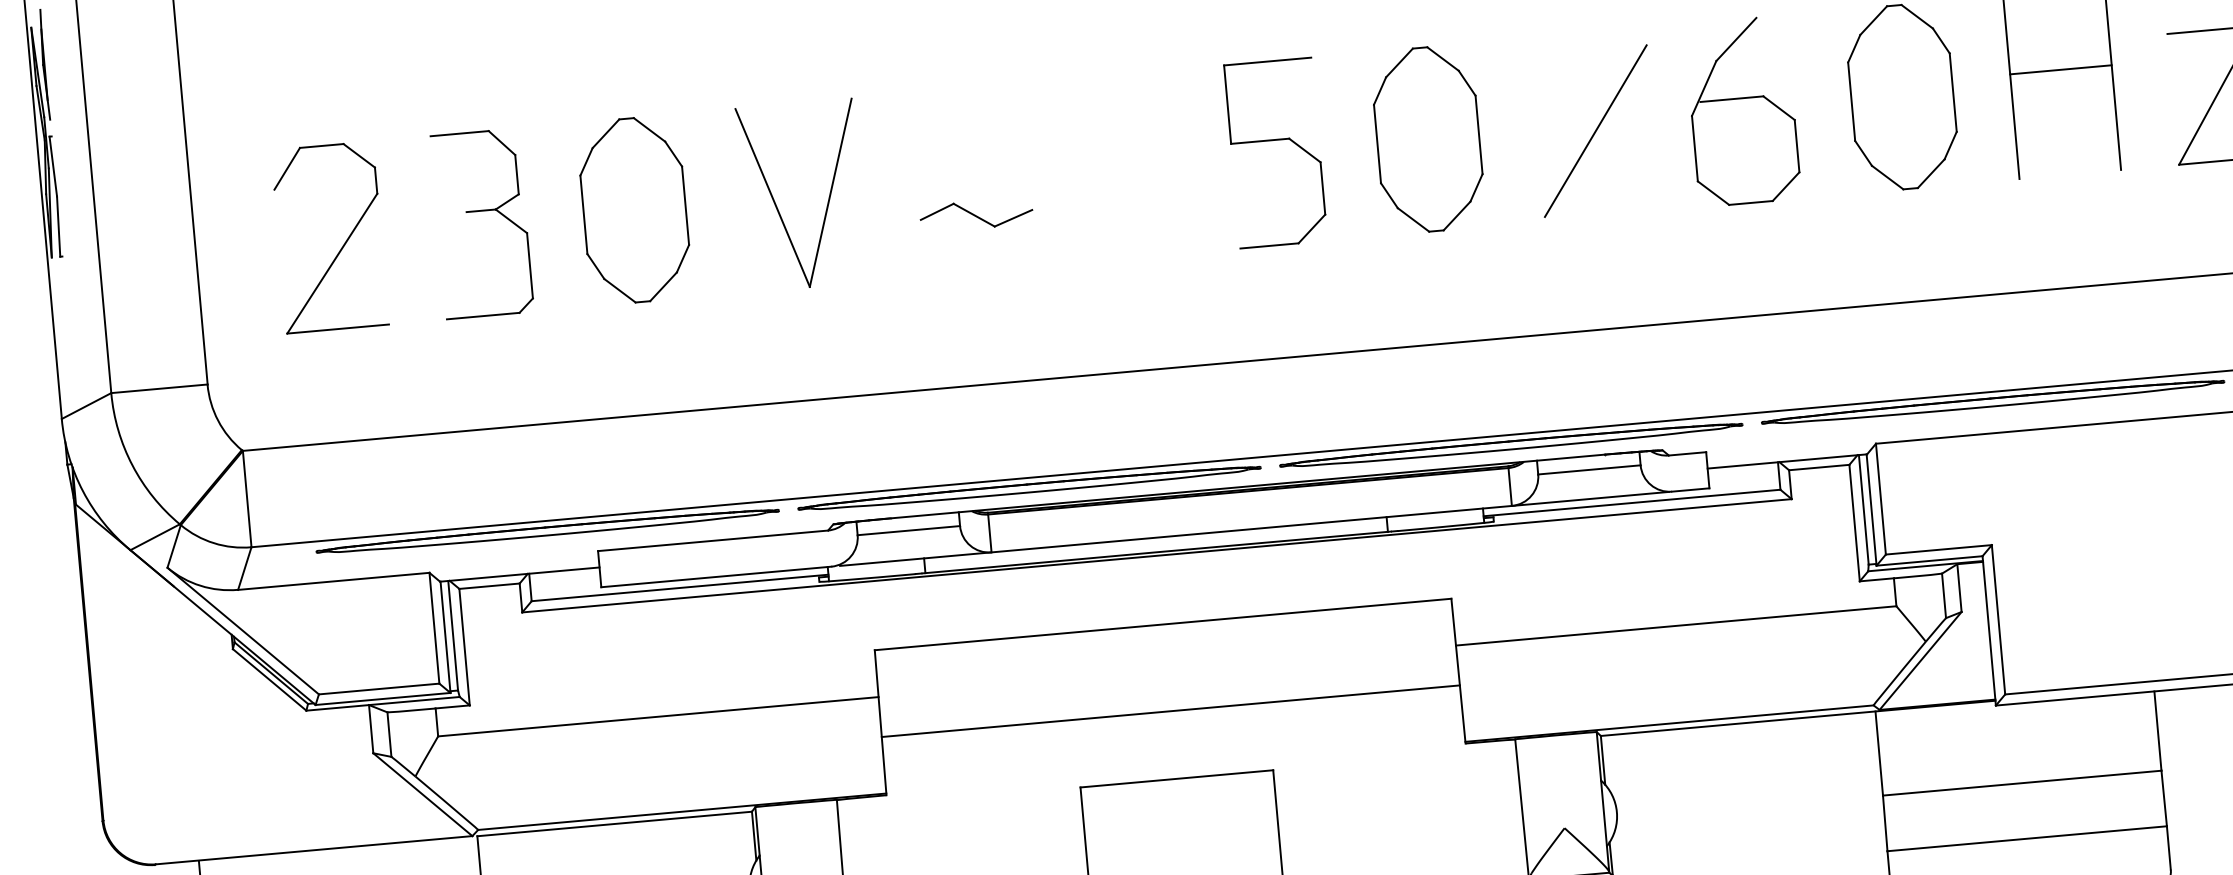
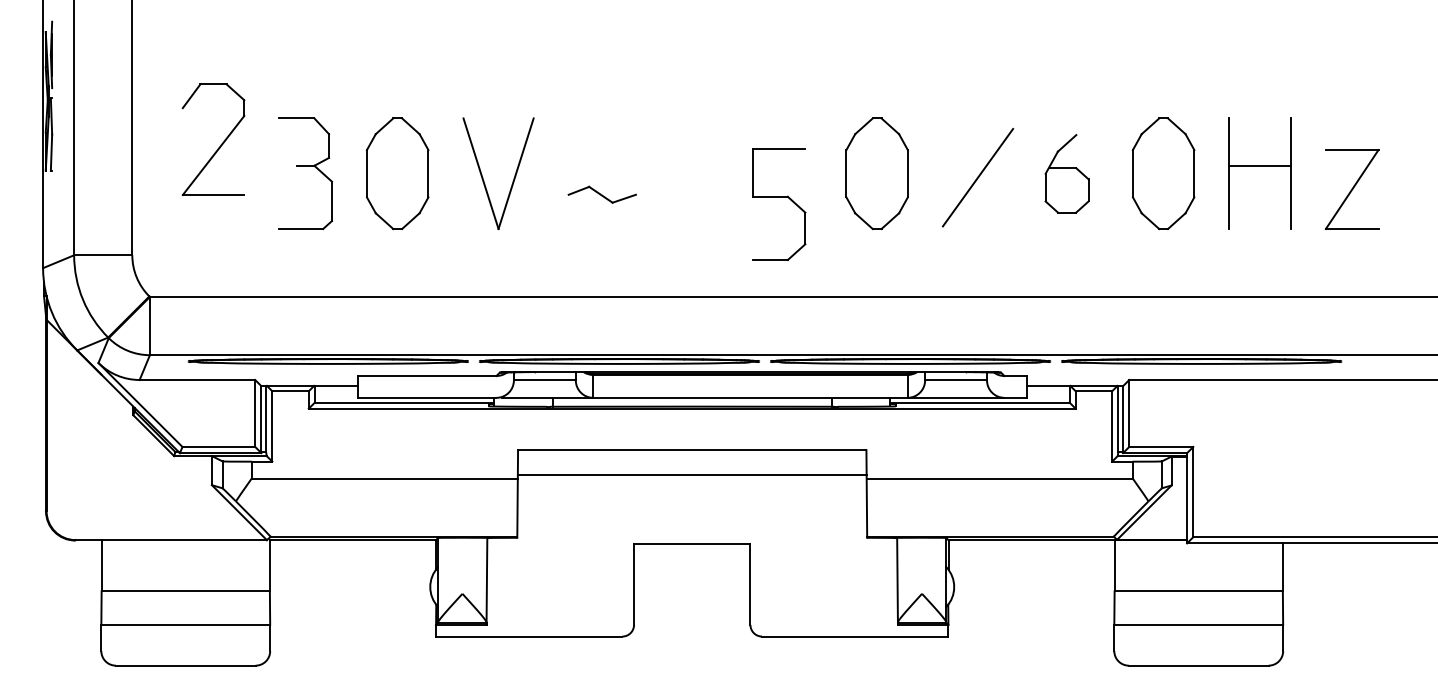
part: (1741, 111) -> (1066, 173), size x0.7
part: (1275, 141) -> (779, 197), moved
part: (342, 244) -> (220, 144), moved
line: (1169, 711) -> (691, 474), moved

